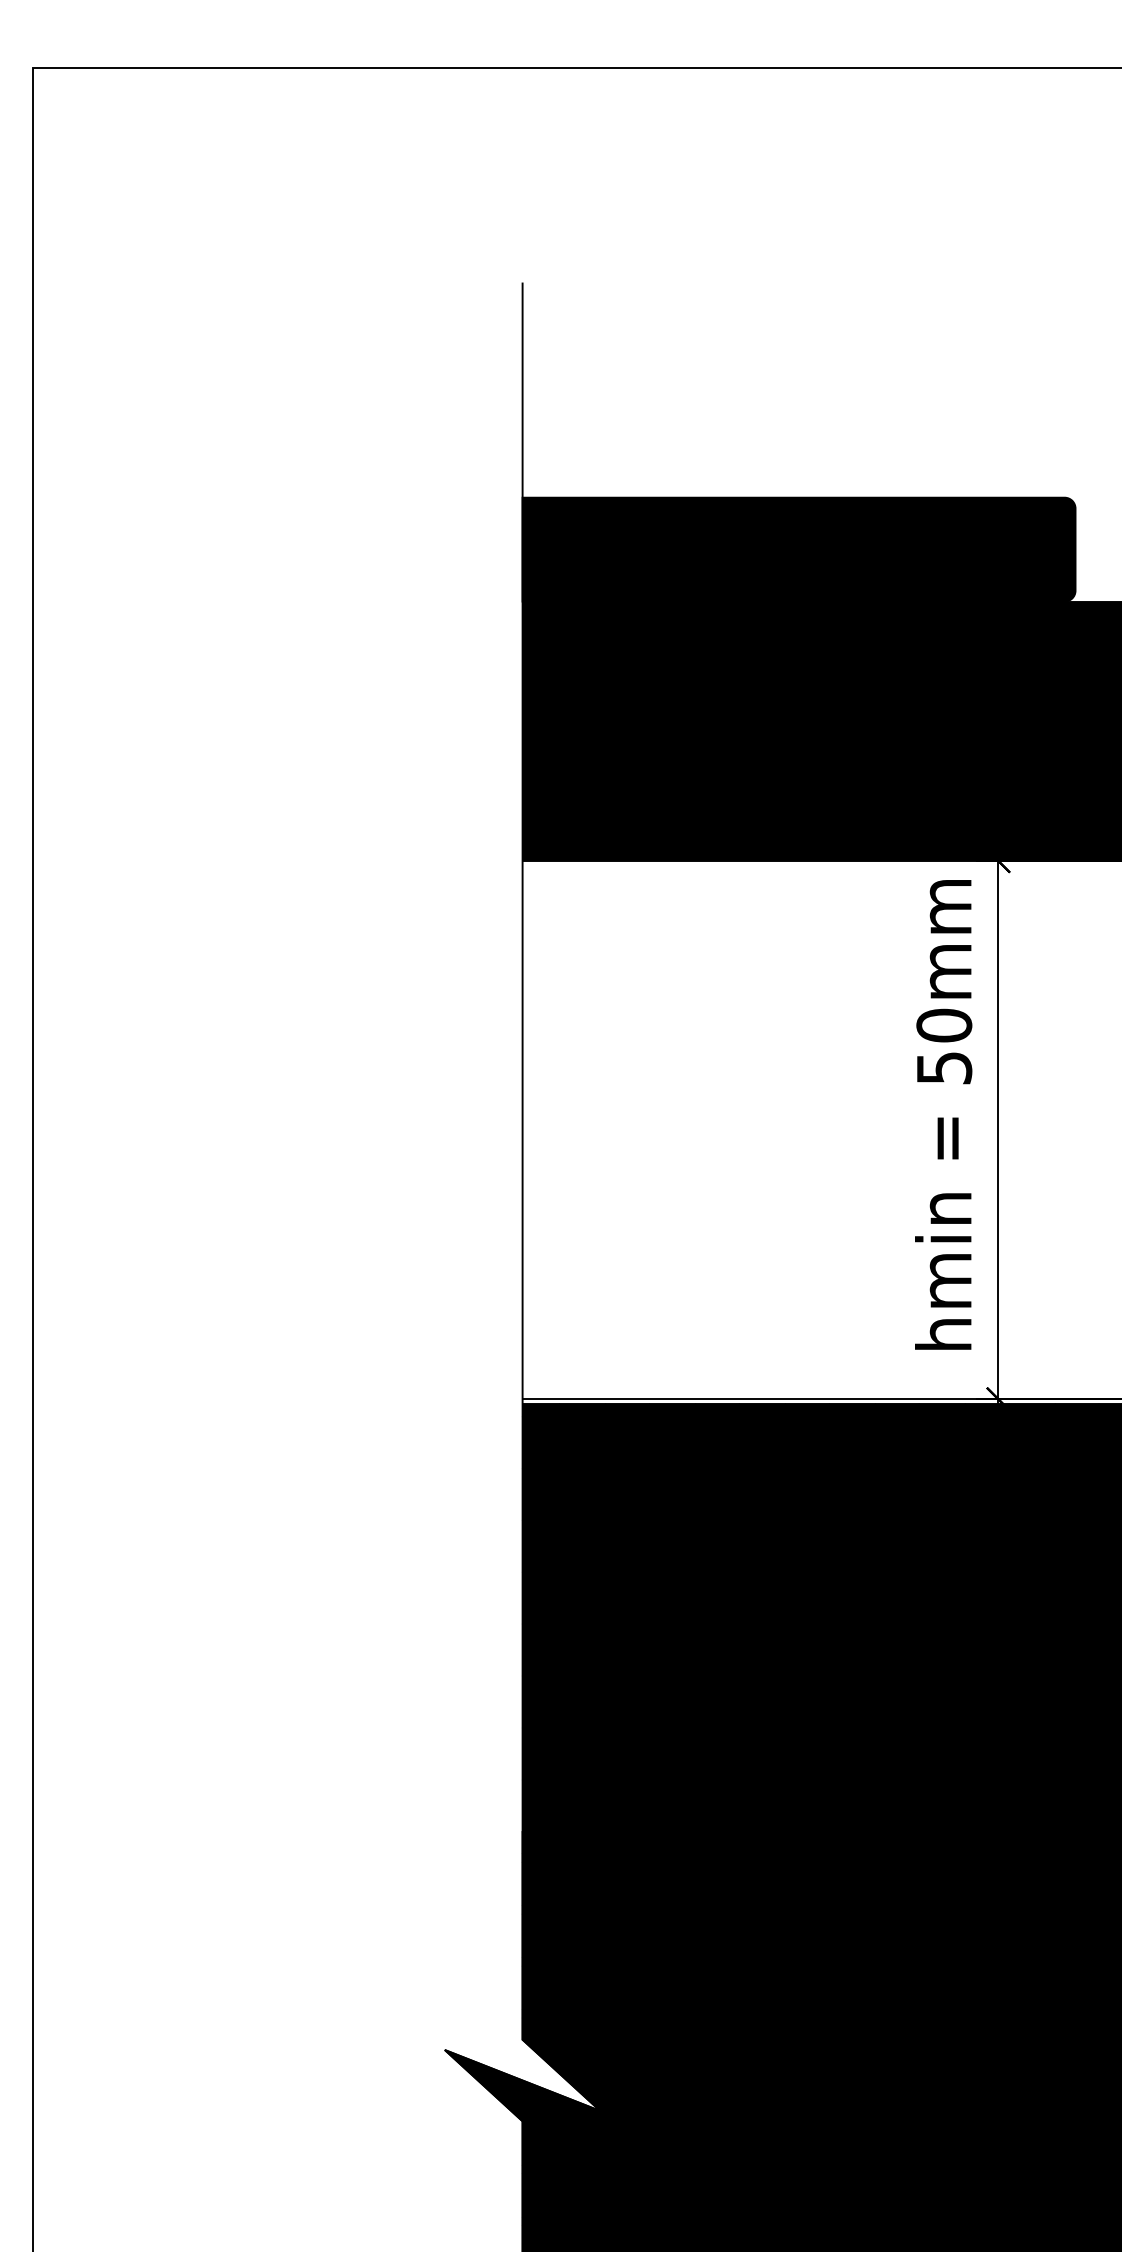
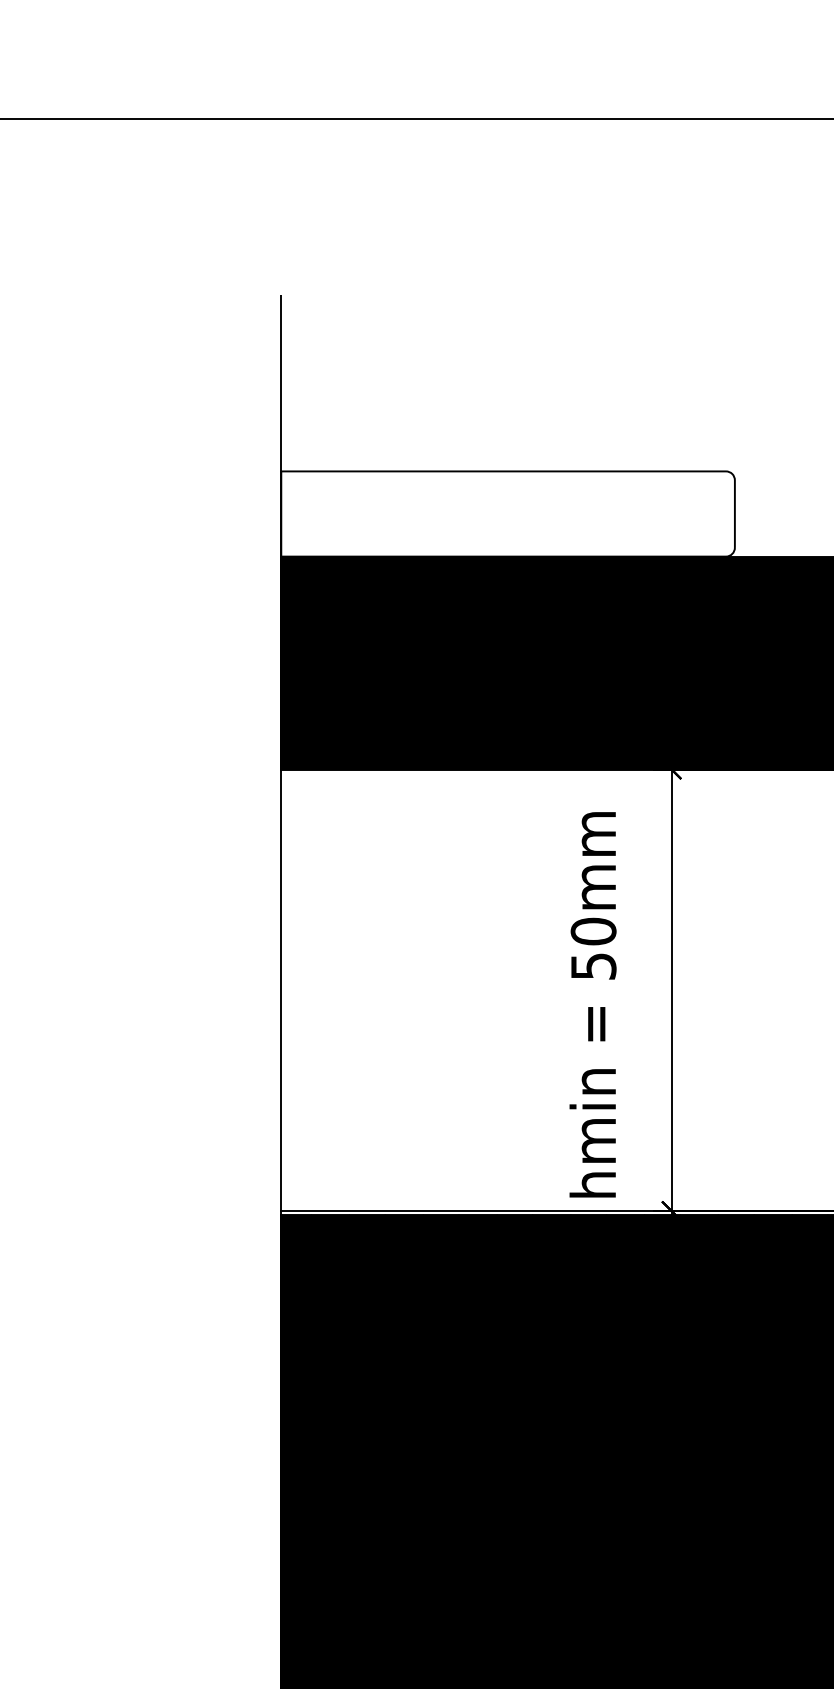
fill: (798, 549) -> (507, 513), removed
text: (943, 1114) -> (592, 1004), moved

